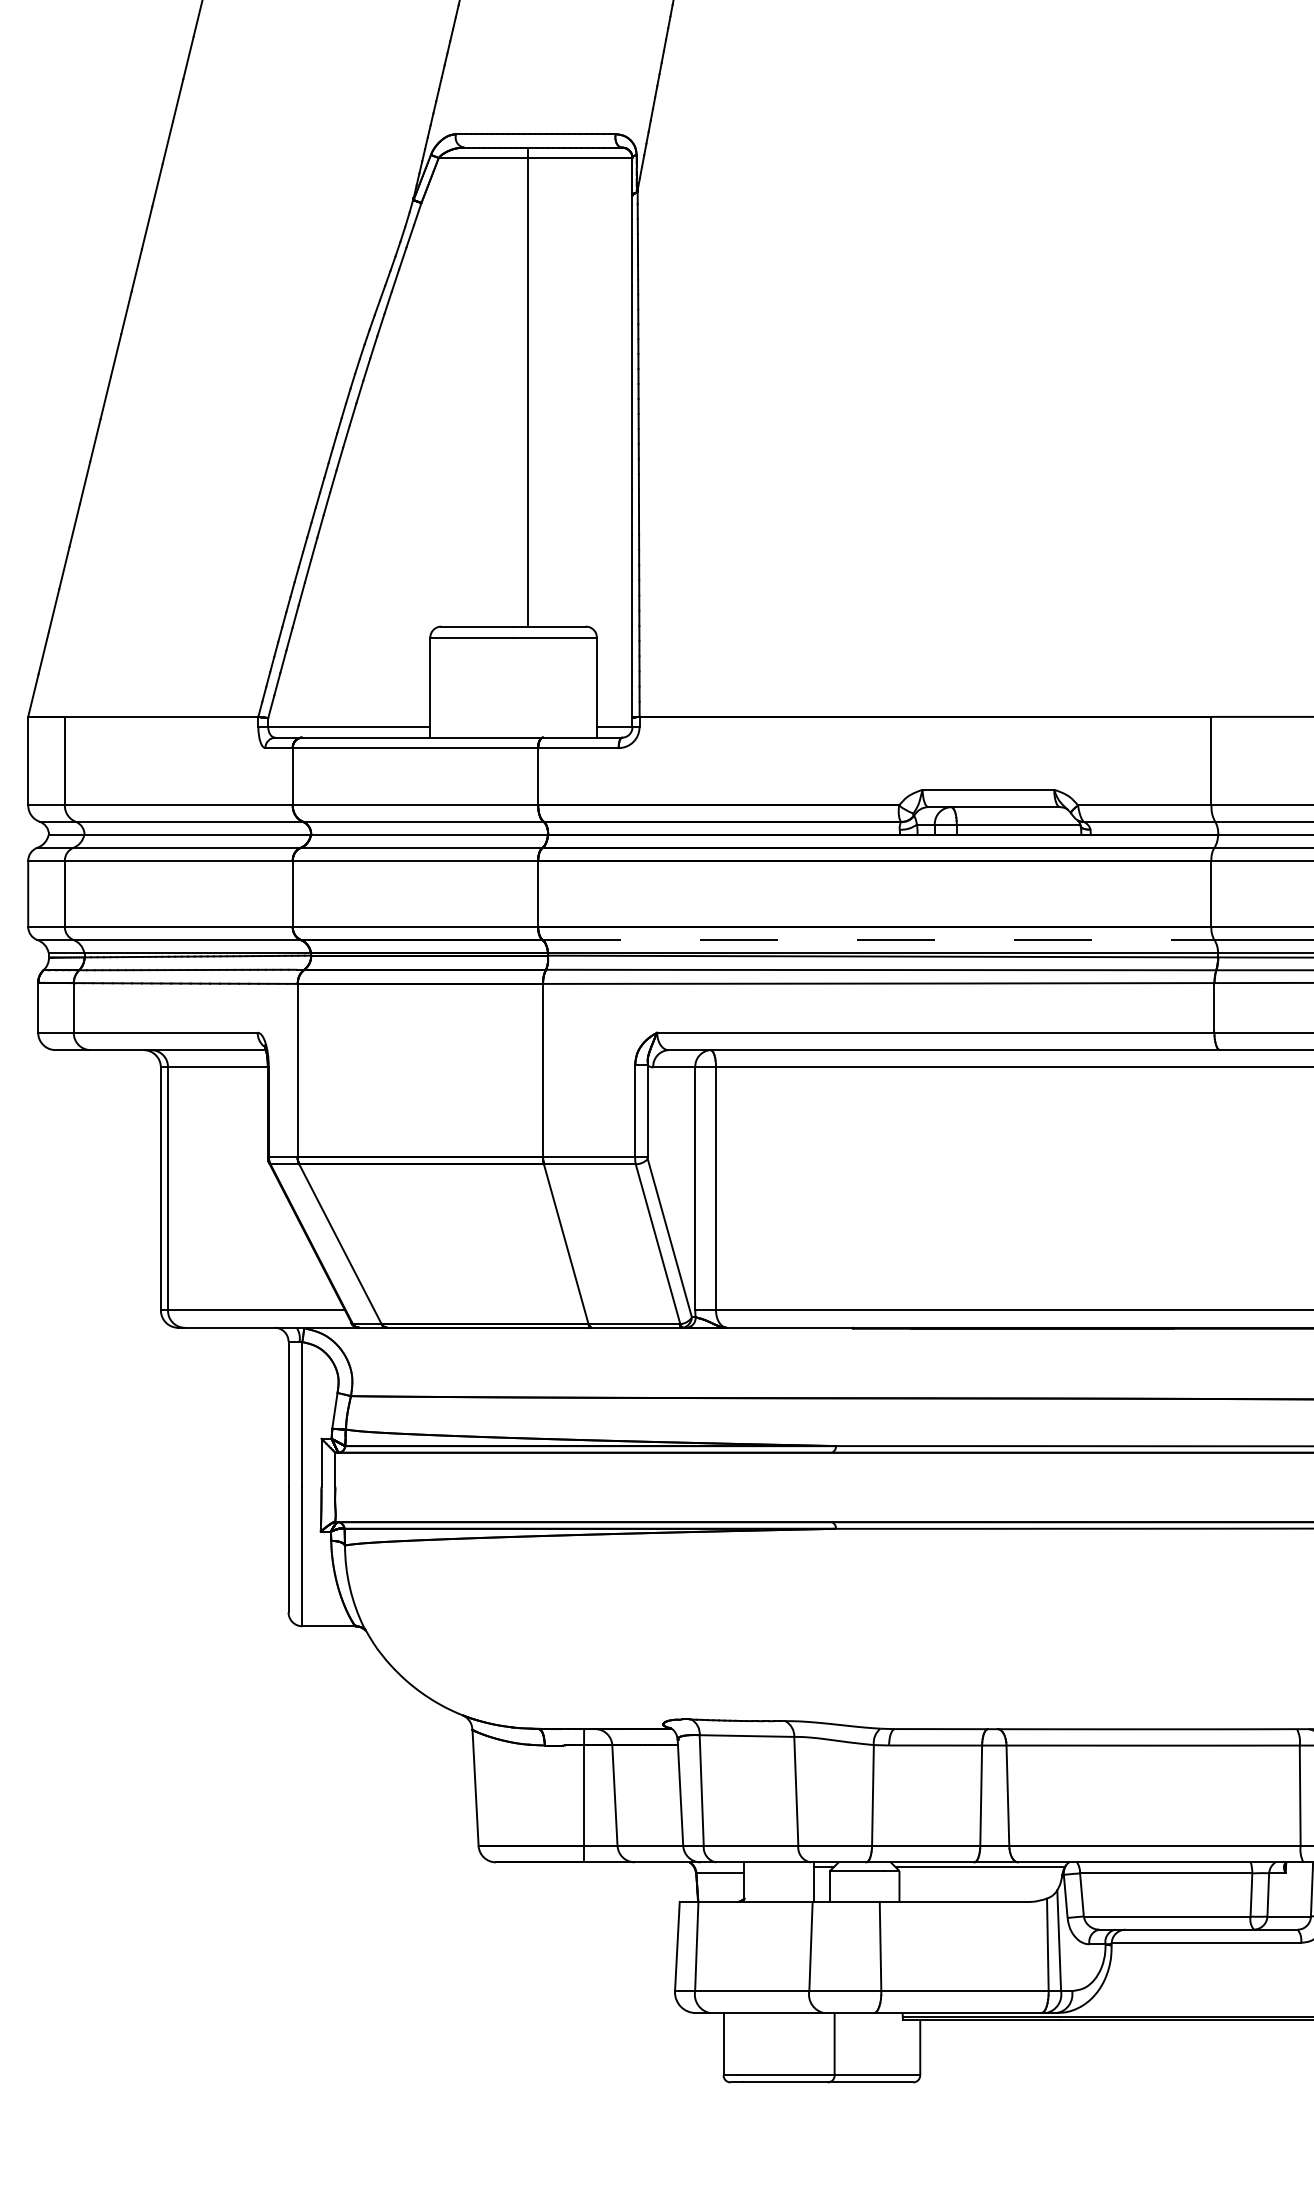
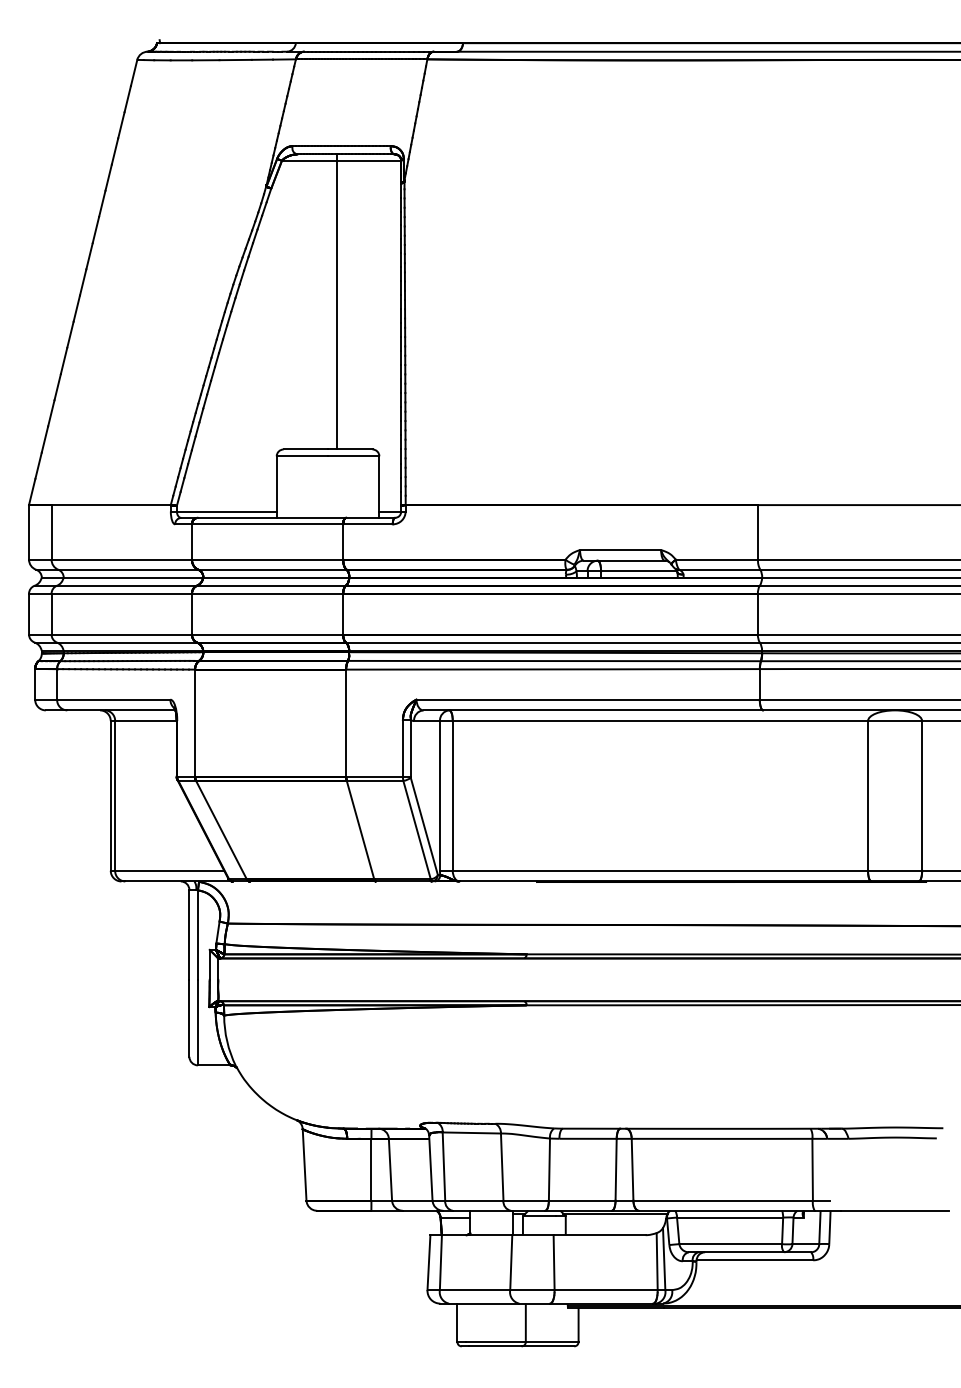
line: (877, 939) -> (552, 642), dashed -> solid

